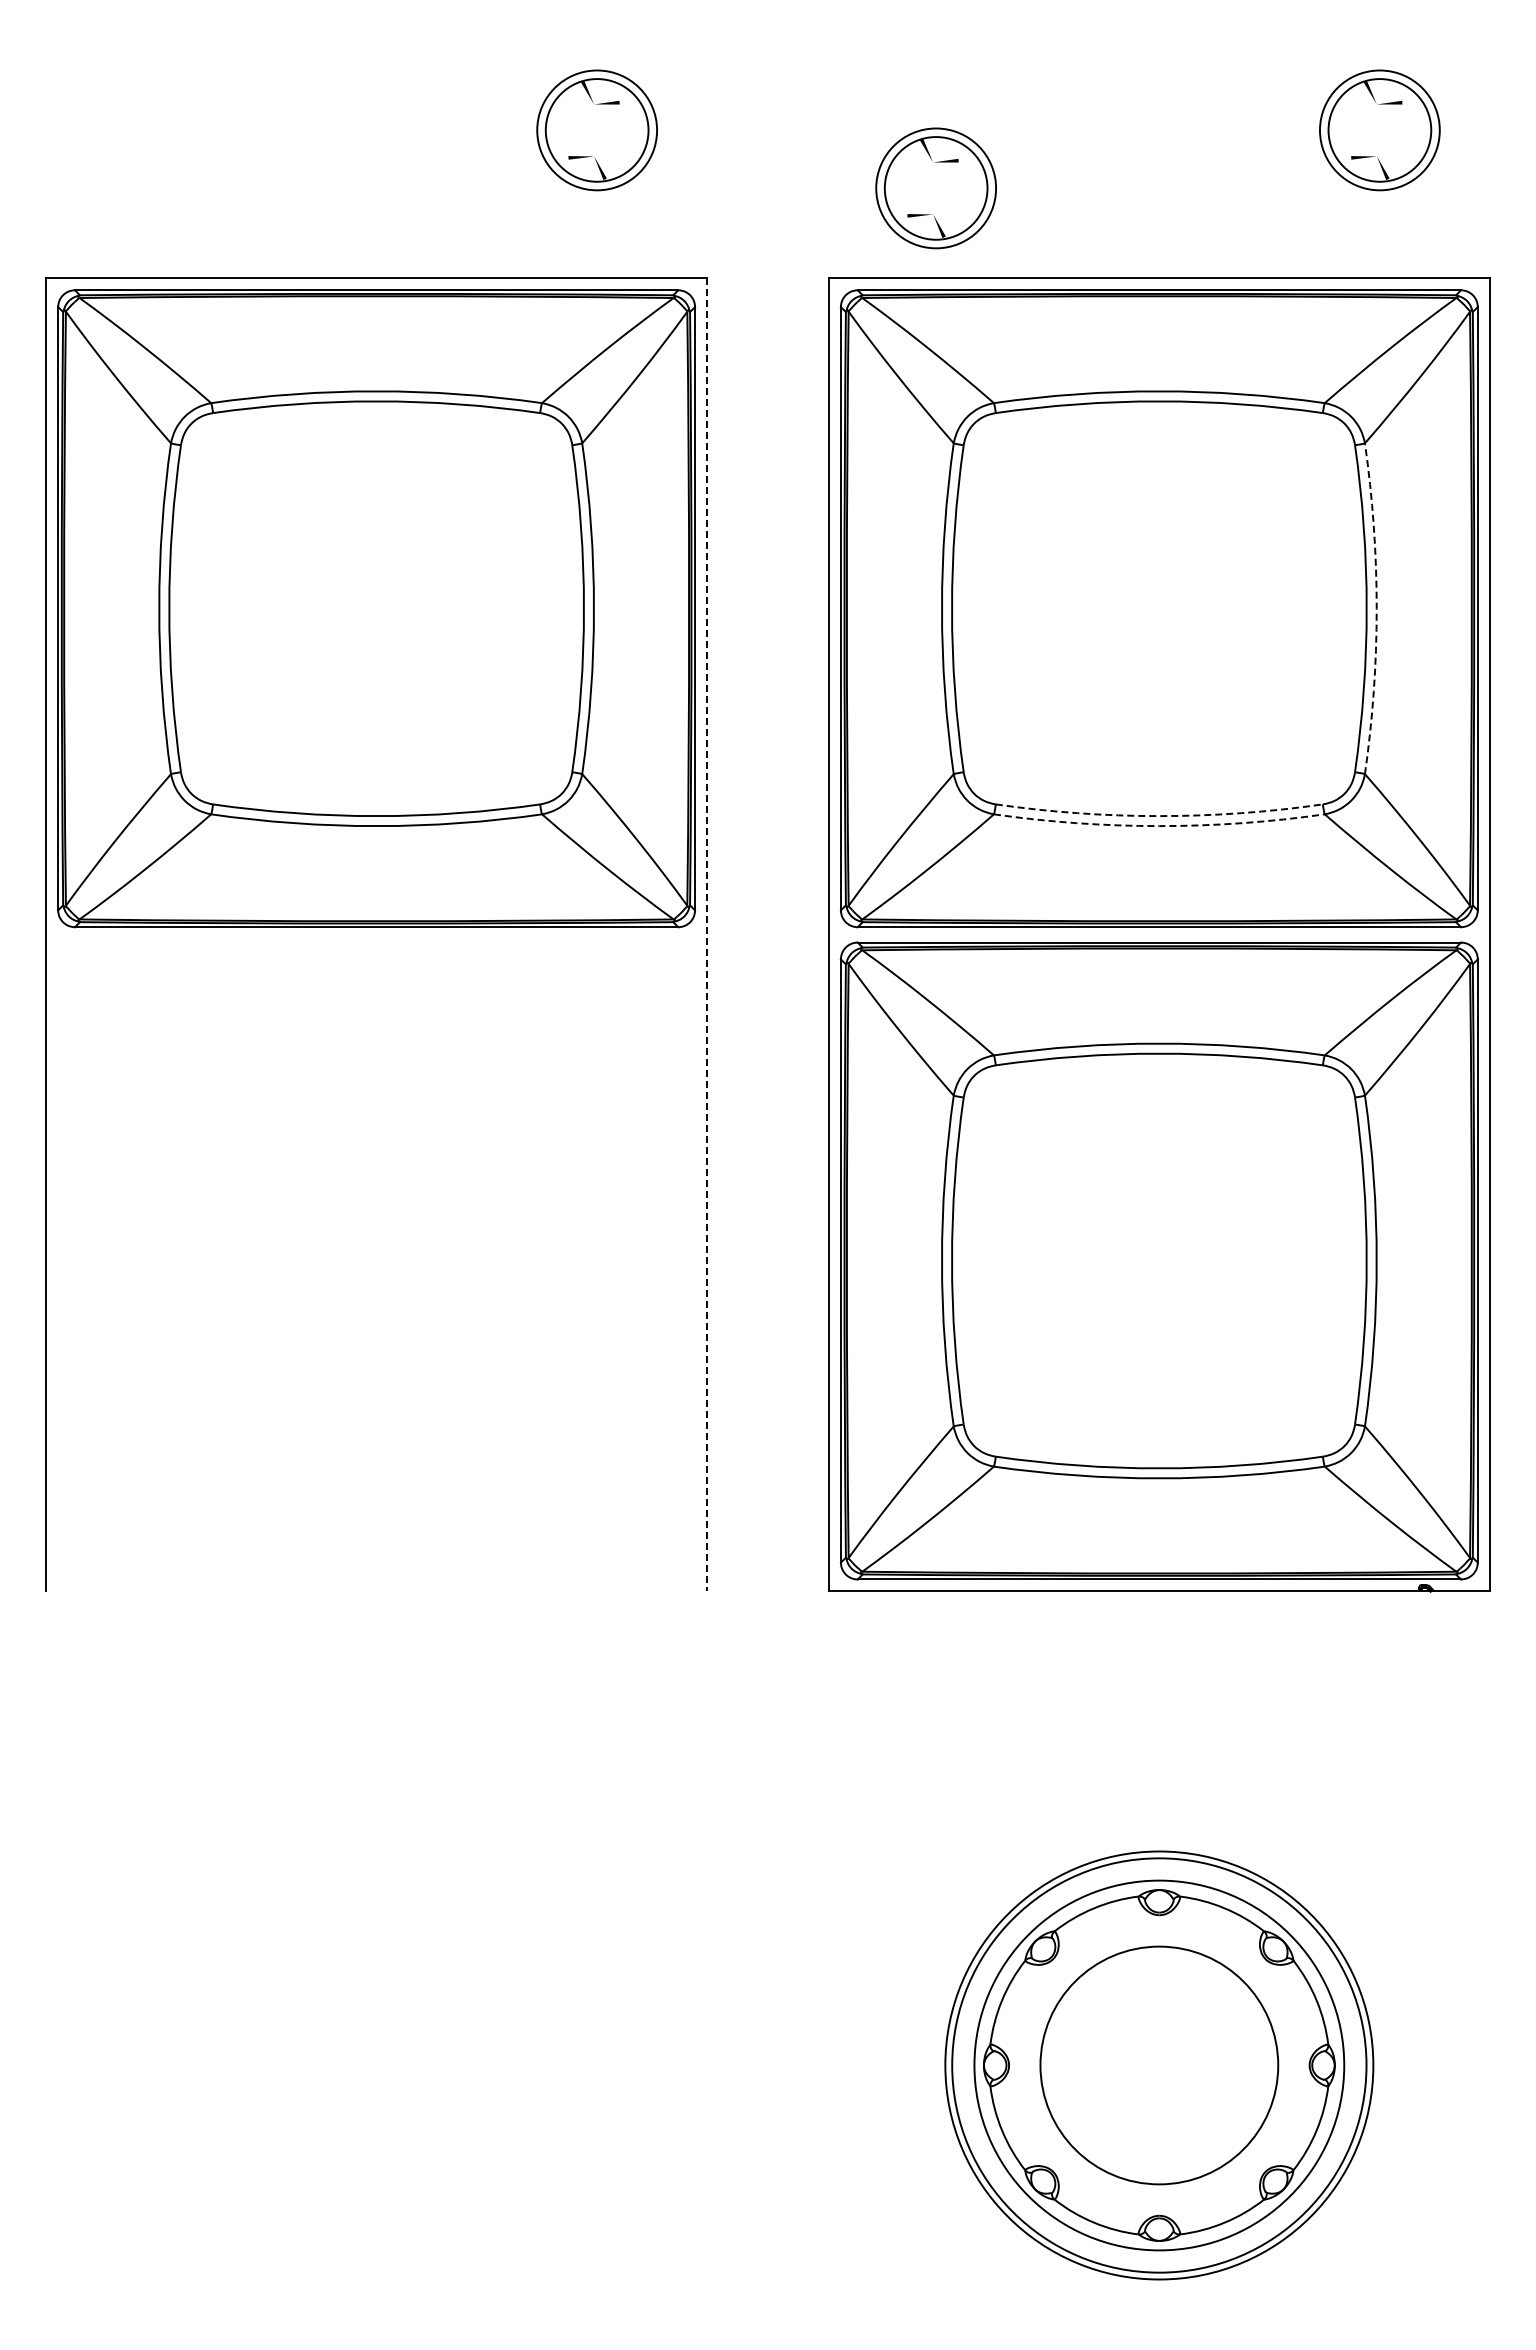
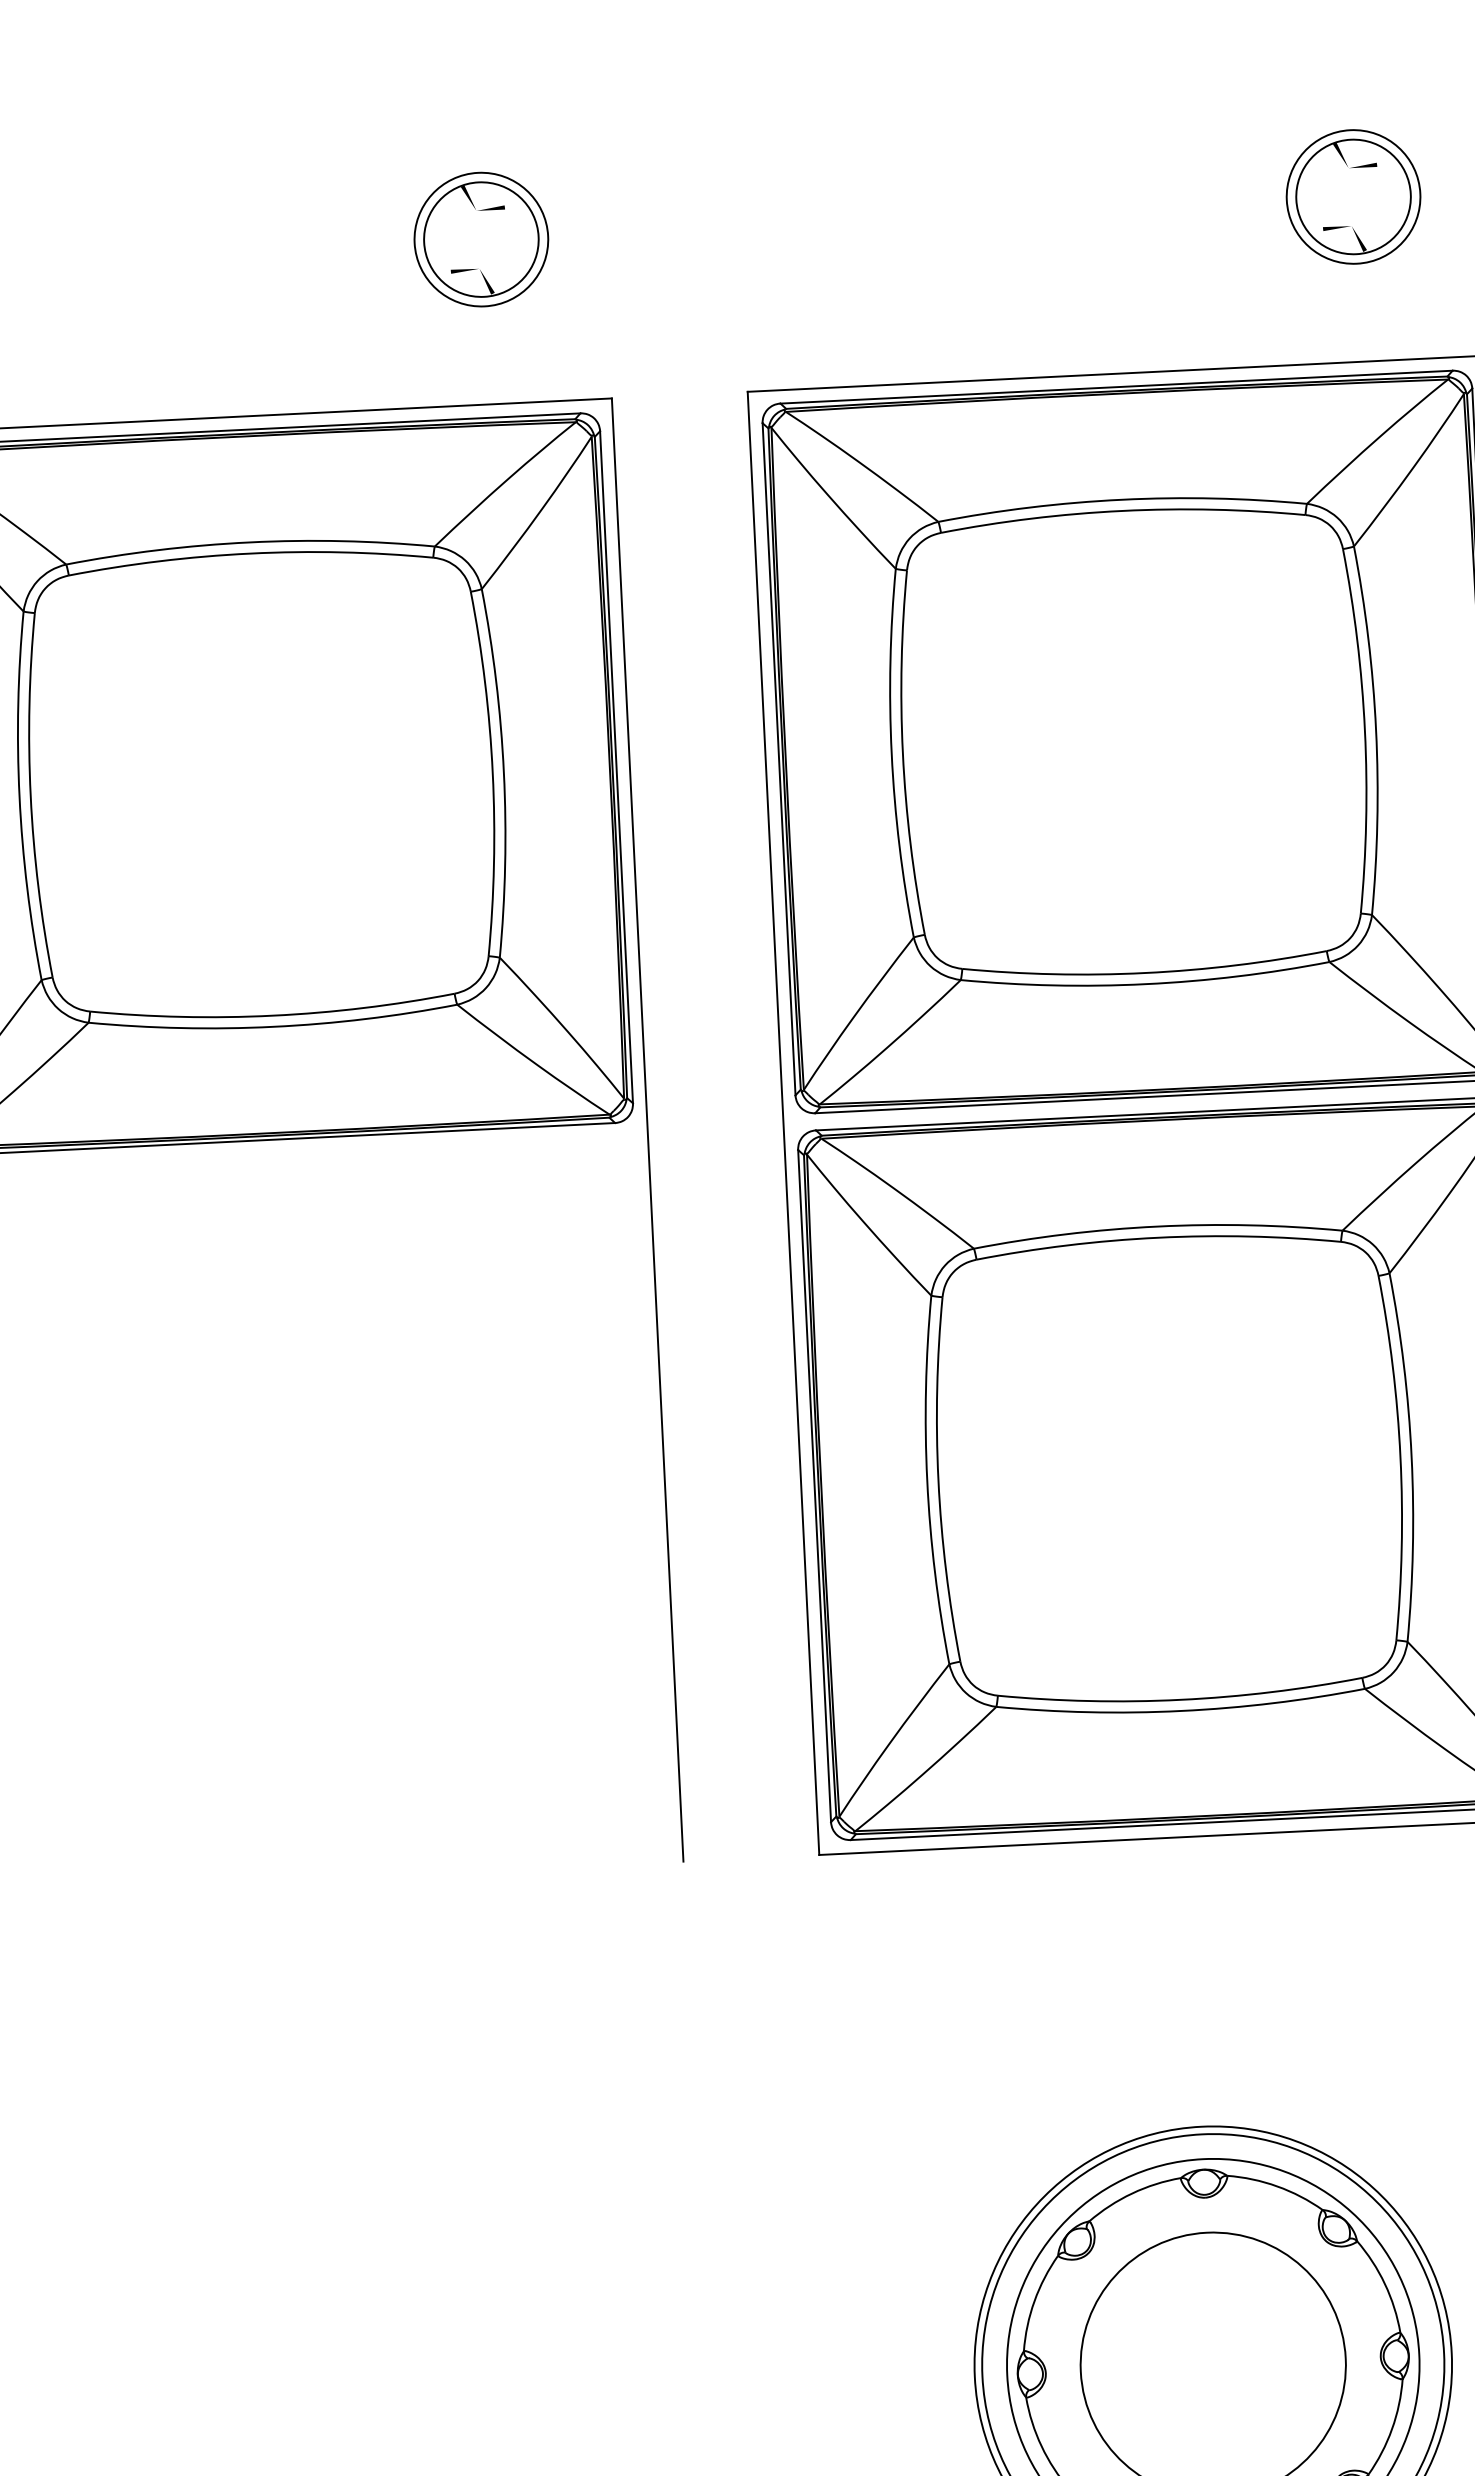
part: (935, 188) -> (861, 285), removed
arc: (1376, 608) -> (1375, 729), dashed -> solid
arc: (1159, 816) -> (1145, 973), dashed -> solid
arc: (1159, 826) -> (1145, 984), dashed -> solid
line: (707, 934) -> (648, 1129), dashed -> solid

